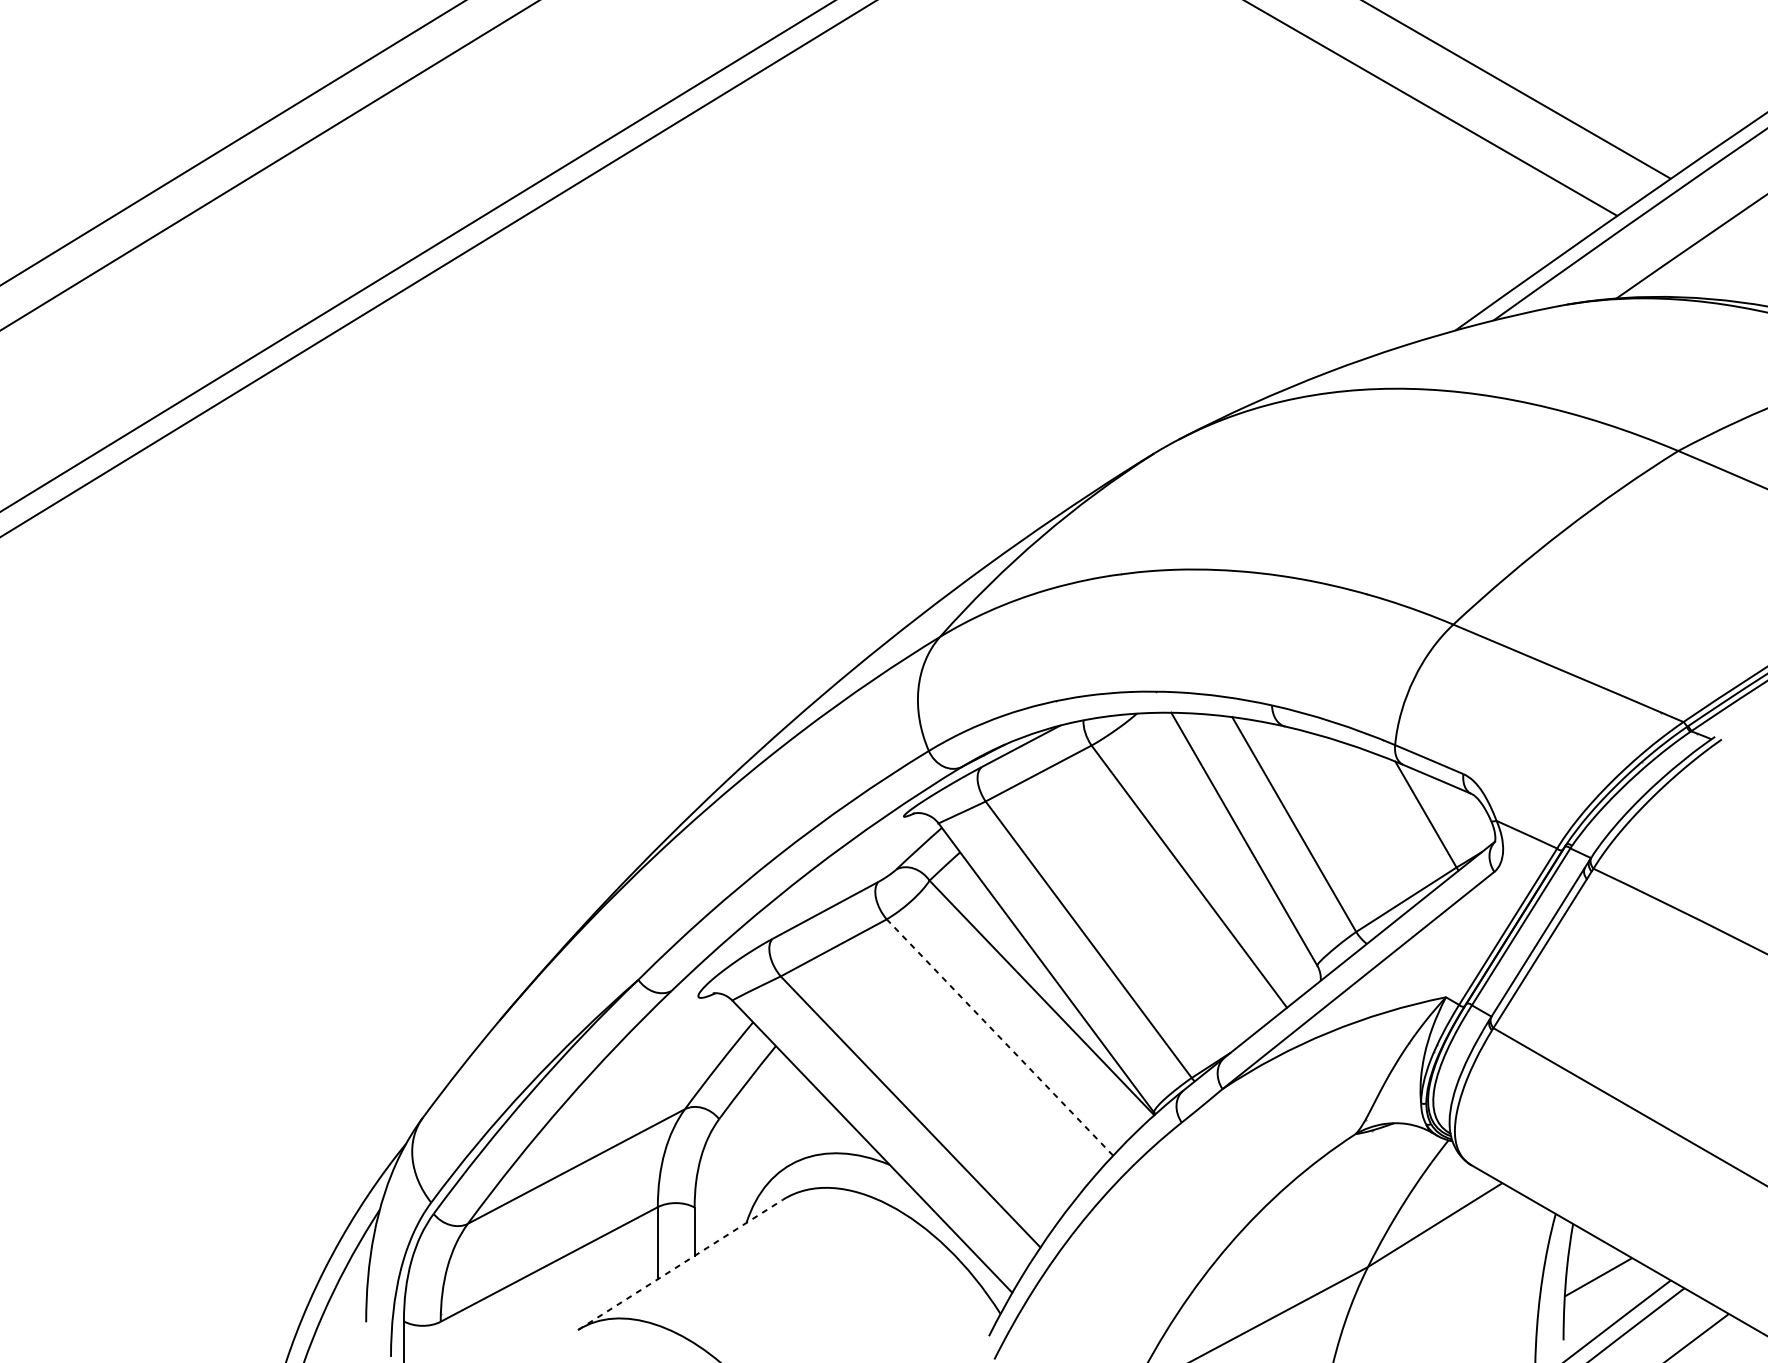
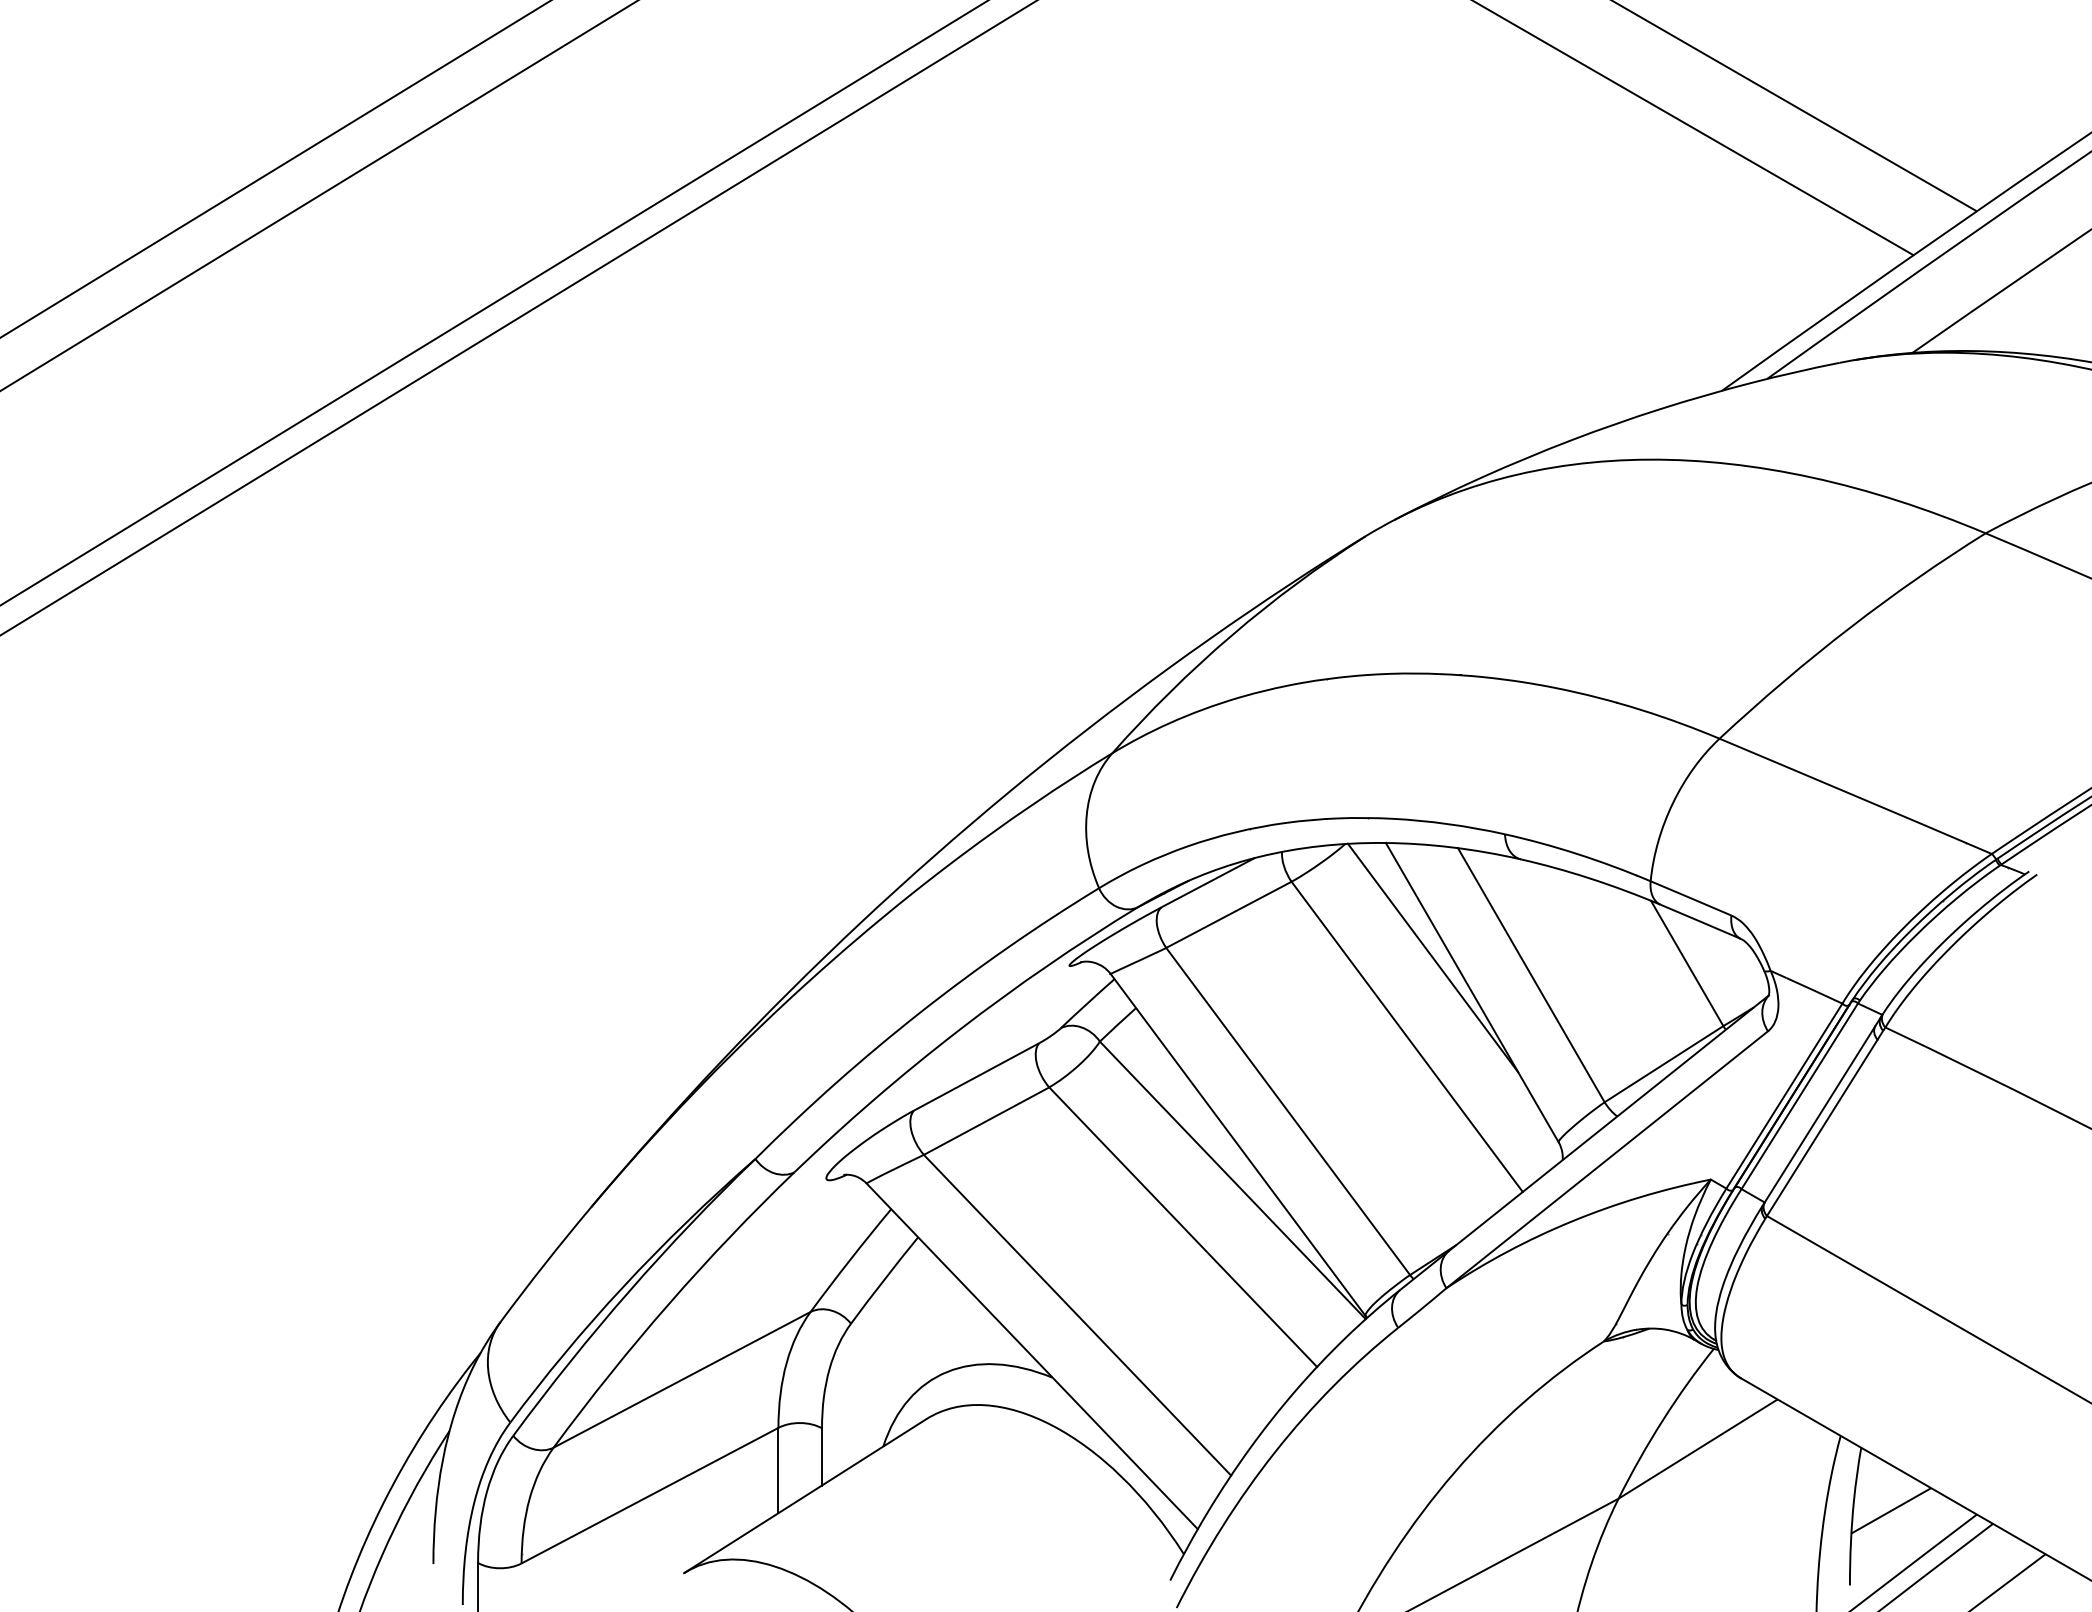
line: (1210, 809) -> (1432, 957), added
line: (1000, 1037) -> (1183, 1227), dashed -> solid
line: (680, 1265) -> (805, 1496), dashed -> solid

